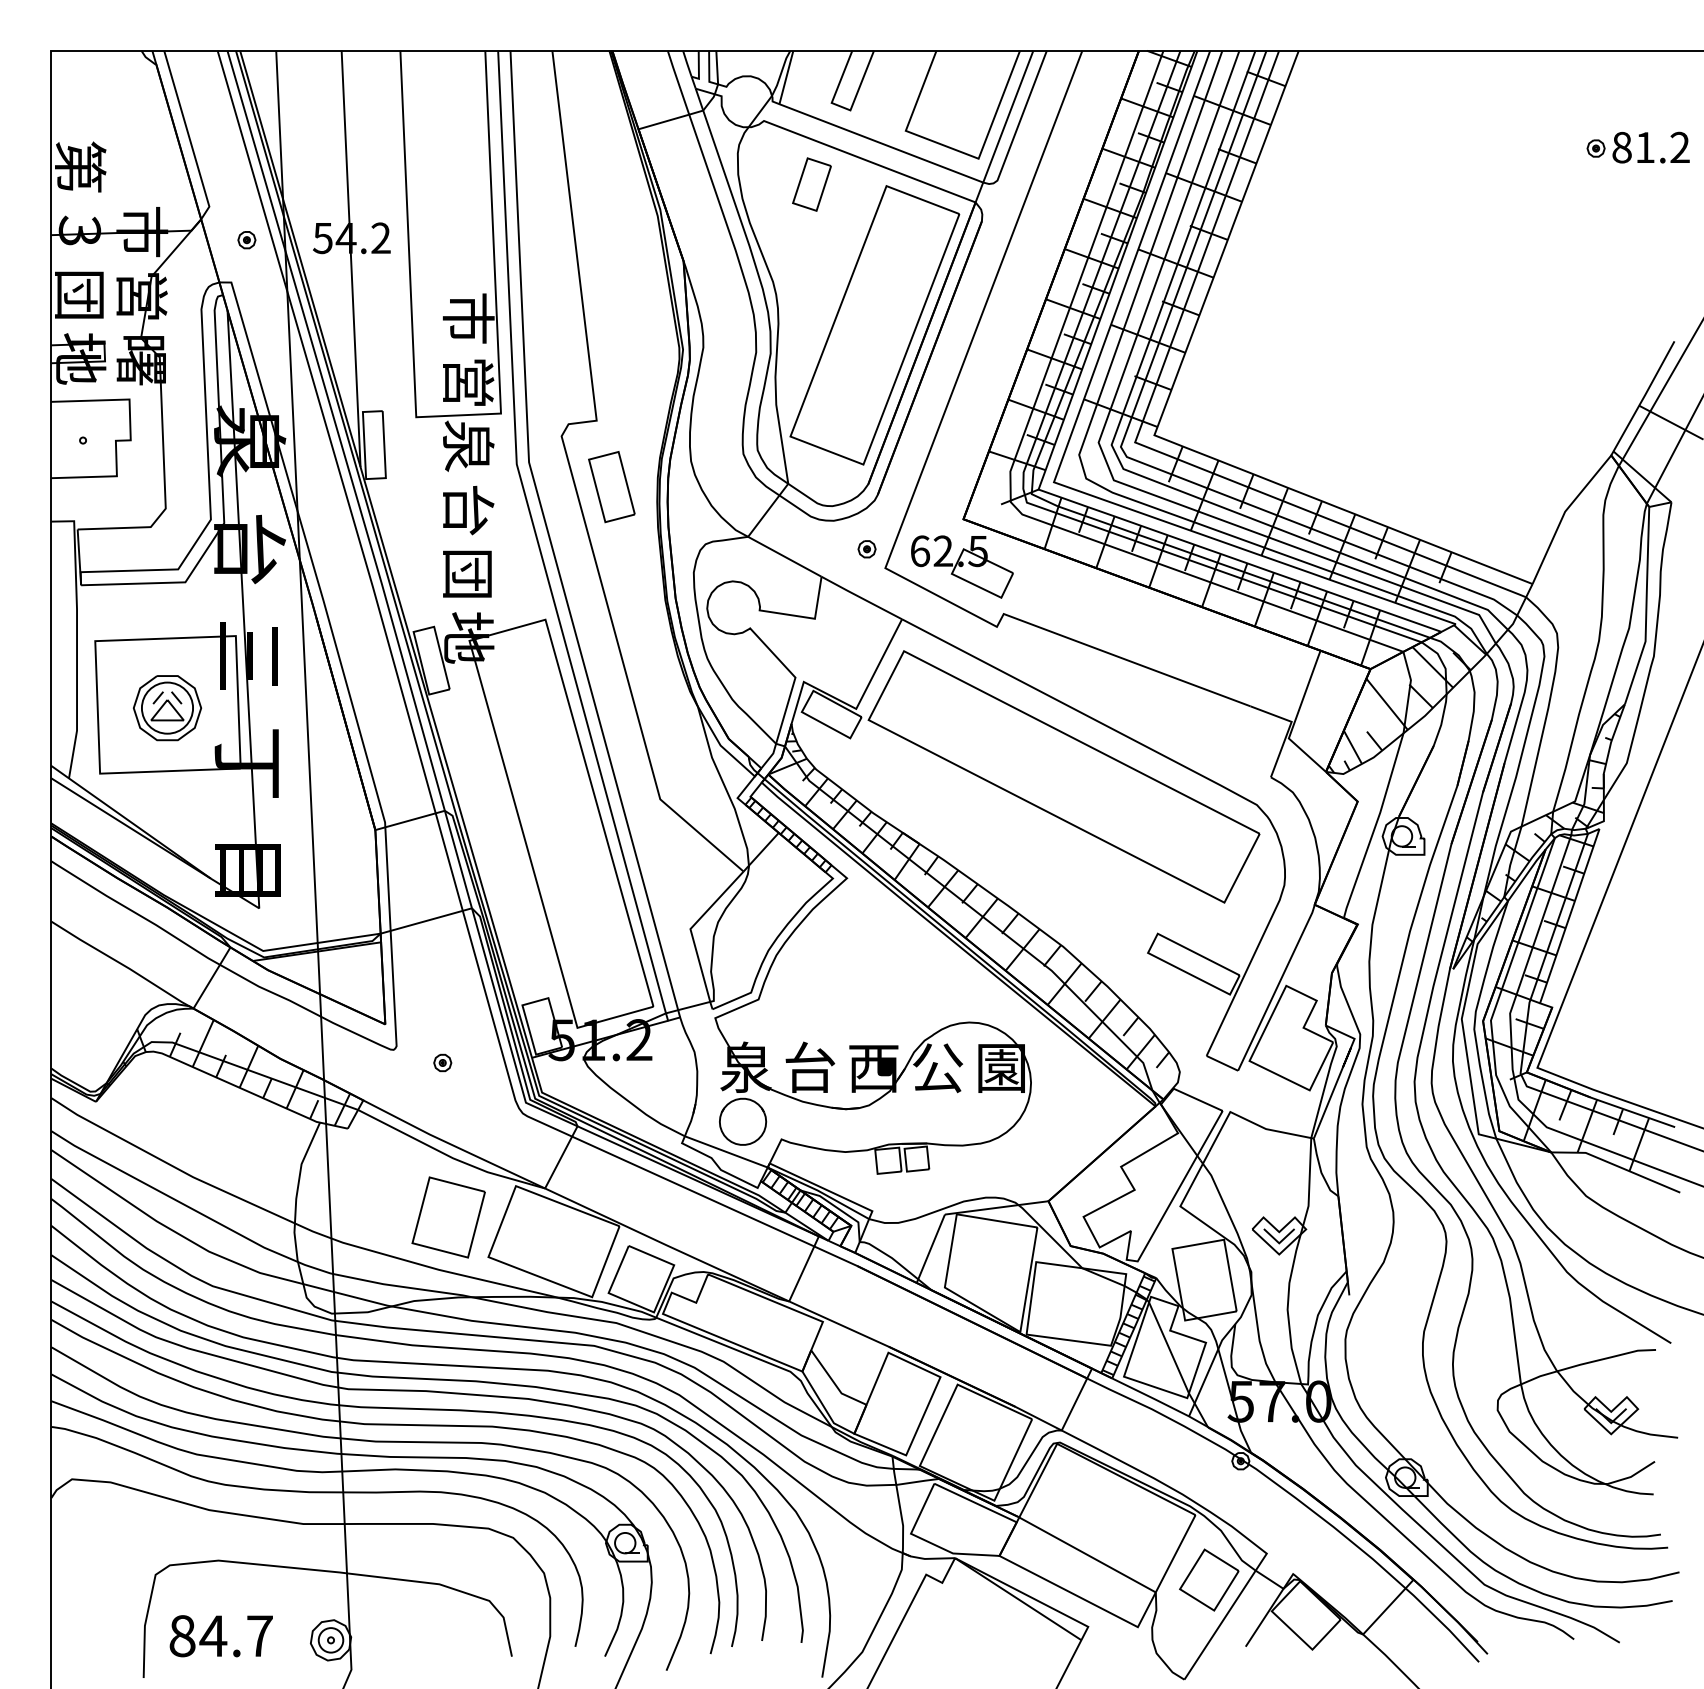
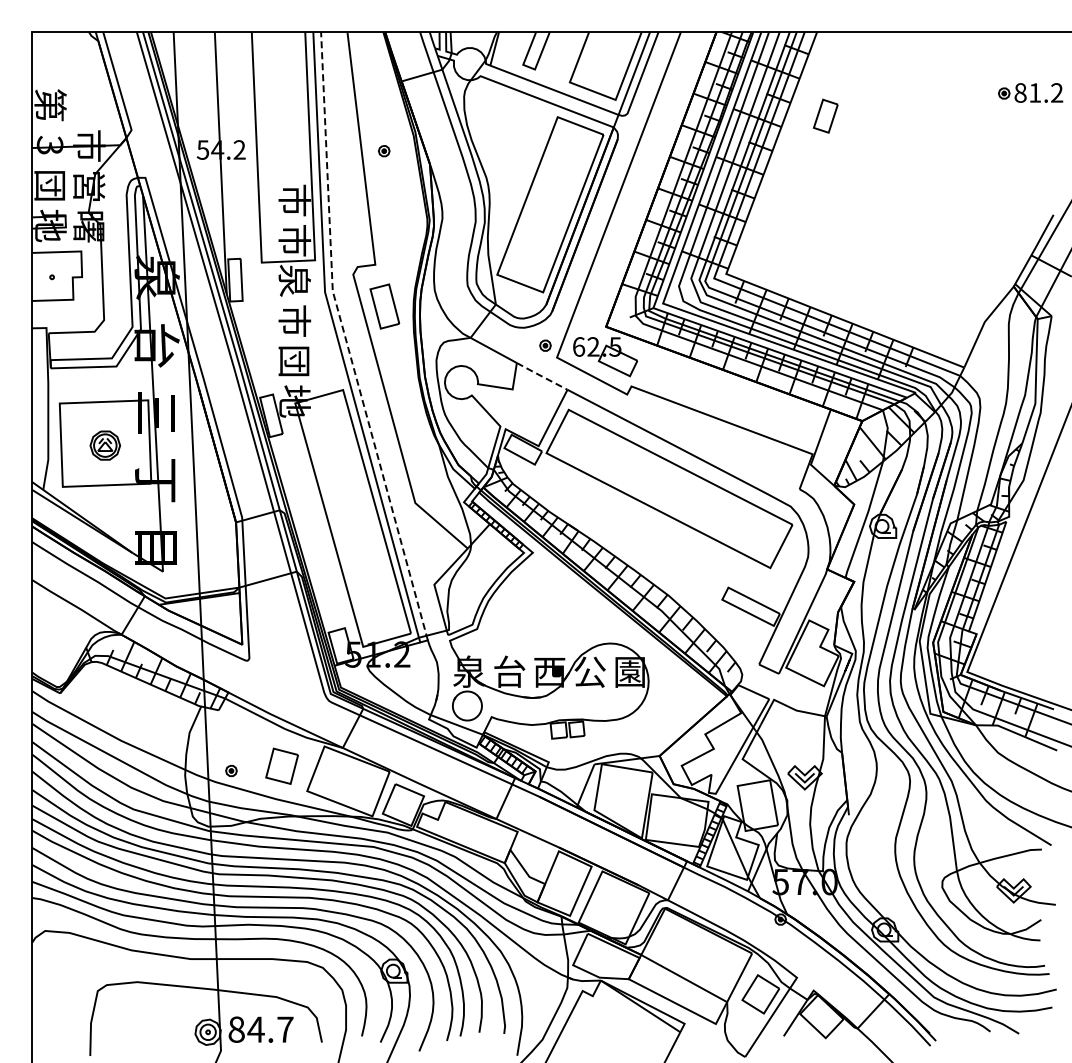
part: (811, 183) -> (825, 115), moved
part: (247, 240) -> (384, 151), moved
text: (468, 382) -> (294, 240), 営 -> 市
text: (468, 509) -> (294, 320), 台 -> 市
line: (550, 540) -> (346, 340), solid -> dashed
line: (862, 598) -> (542, 376), solid -> dashed
part: (167, 707) -> (105, 445), size x0.7
part: (442, 1062) -> (231, 770), moved
part: (447, 1217) -> (281, 766), size x0.7
text: (220, 1635) -> (260, 1029), moved

